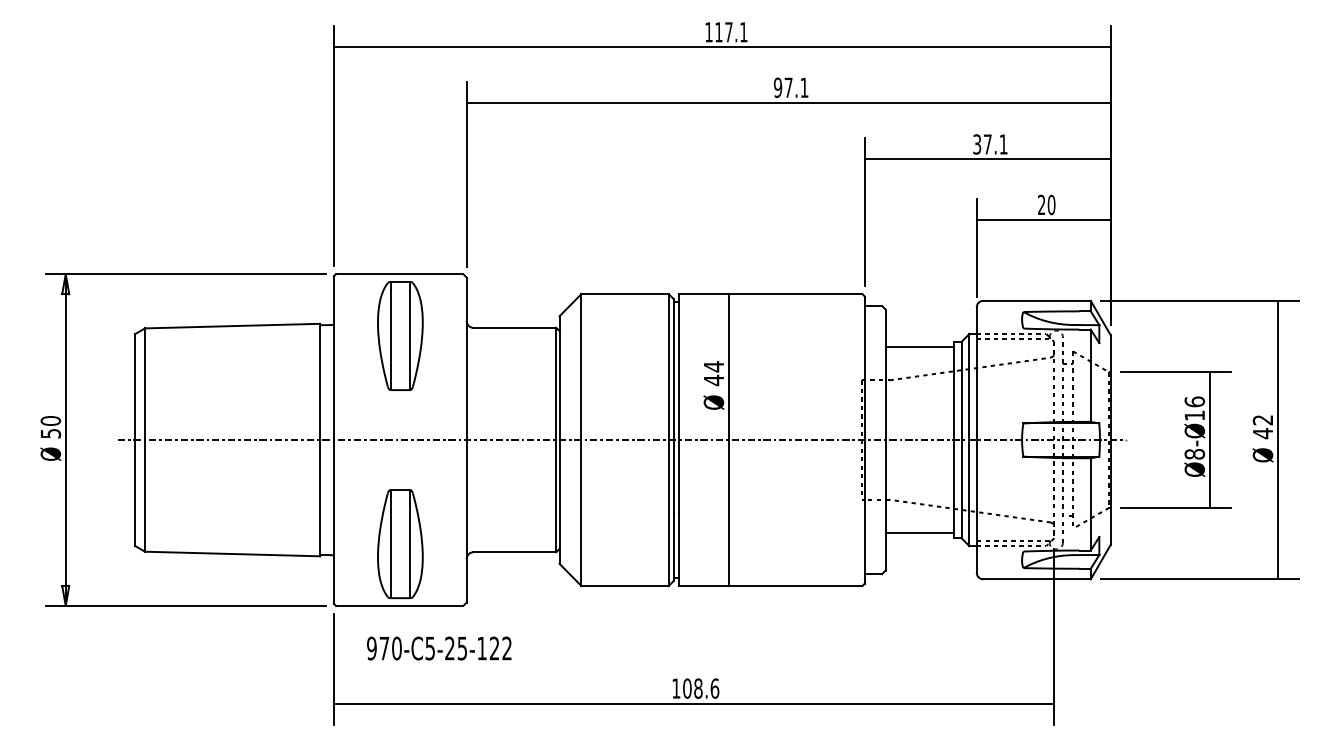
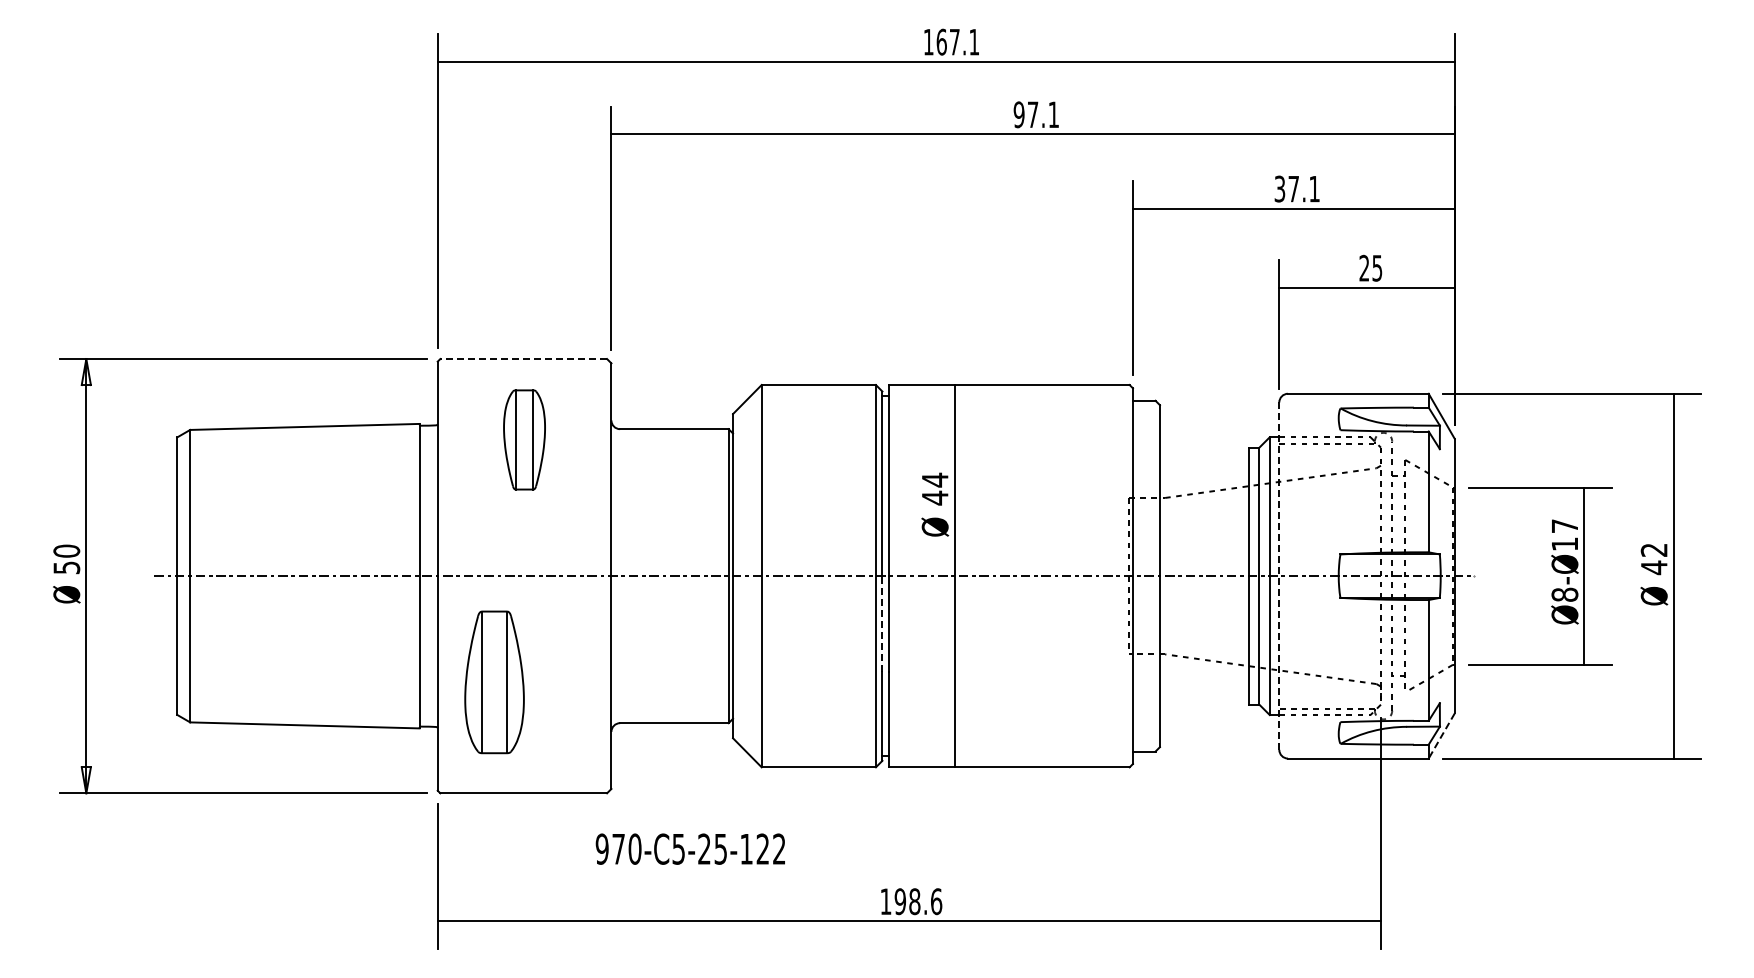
text: (718, 31) -> (941, 41), 117.1 -> 167.1
text: (1051, 204) -> (1377, 267), 20 -> 25
line: (399, 274) -> (523, 359), solid -> dashed
part: (400, 335) -> (524, 439), size x0.7
line: (918, 347) -> (1203, 454), removed
text: (1194, 402) -> (1564, 526), Ø8-Ø16 -> Ø8-Ø17
line: (976, 440) -> (1279, 576), solid -> dashed
line: (673, 476) -> (882, 623), solid -> dashed
line: (918, 532) -> (1203, 697), removed
part: (400, 544) -> (494, 682), moved
line: (1100, 562) -> (1441, 736), solid -> dashed
text: (438, 648) -> (689, 848), moved
text: (687, 688) -> (900, 901), 108.6 -> 198.6

